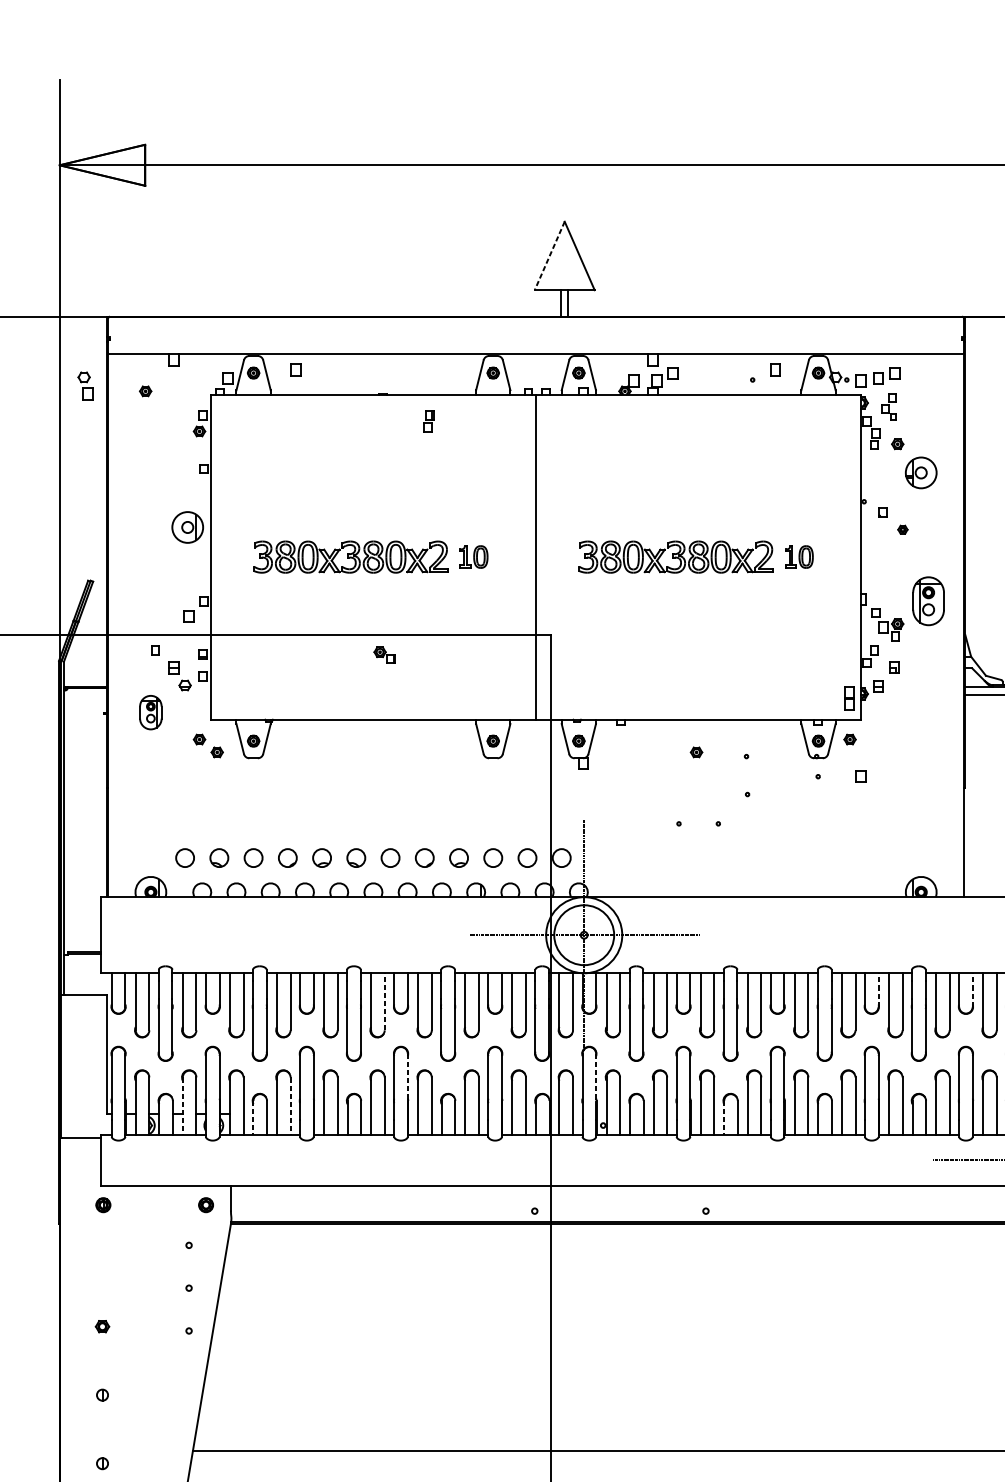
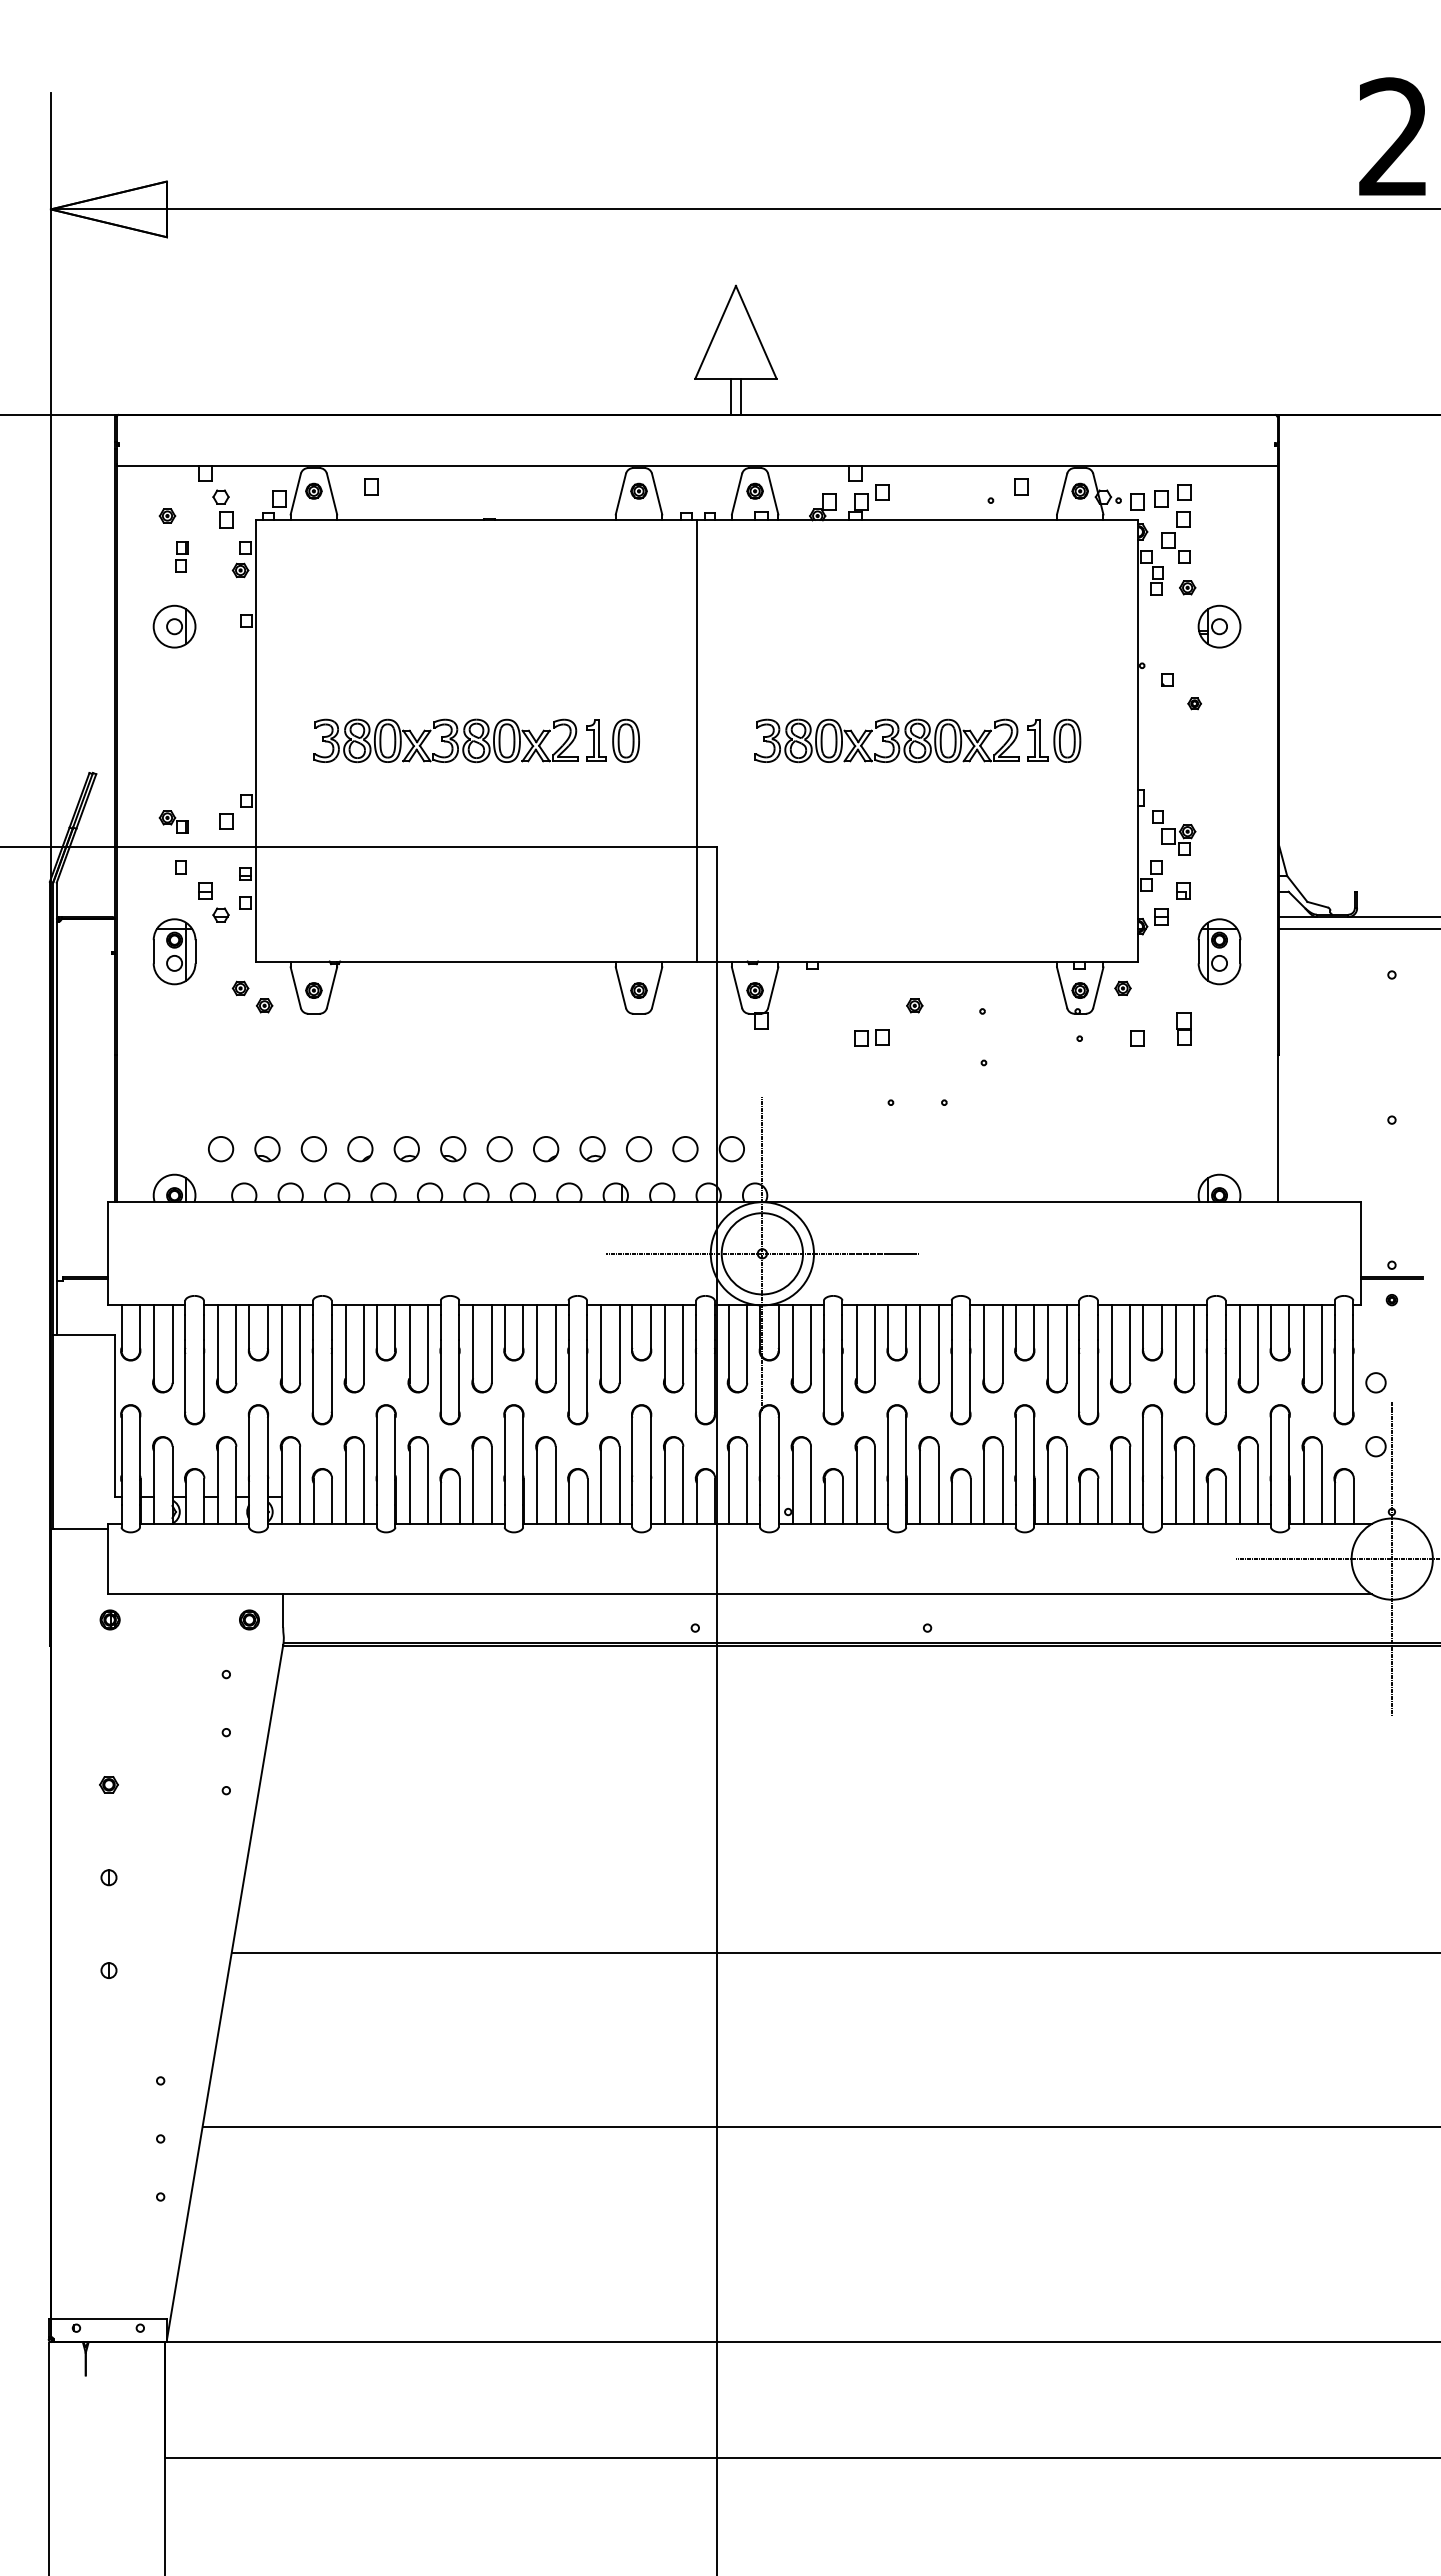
line: (549, 256) -> (715, 332), dashed -> solid
part: (85, 385) -> (222, 508), moved
part: (888, 407) -> (1175, 537), size x1.43
part: (428, 421) -> (181, 556), moved
part: (187, 527) -> (174, 626), moved
part: (473, 556) -> (612, 740), size x1.43
part: (799, 556) -> (1054, 740), size x1.43
part: (928, 601) -> (1219, 951), moved
part: (384, 654) -> (173, 821), moved
part: (848, 697) -> (1183, 1028), moved
part: (150, 712) -> (174, 951), size x1.43
part: (664, 775) -> (871, 1037), added
line: (878, 990) -> (1161, 1328), dashed -> solid
line: (972, 990) -> (1289, 1328), dashed -> solid
line: (384, 1002) -> (491, 1344), dashed -> solid
line: (408, 1078) -> (523, 1447), dashed -> solid
line: (596, 1078) -> (778, 1447), dashed -> solid
line: (182, 1106) -> (217, 1485), dashed -> solid
line: (290, 1106) -> (364, 1485), dashed -> solid
line: (253, 1117) -> (313, 1501), dashed -> solid
line: (724, 1117) -> (952, 1501), dashed -> solid

